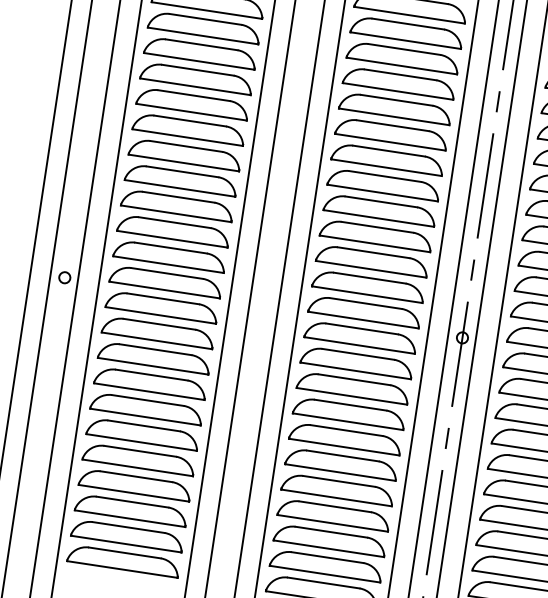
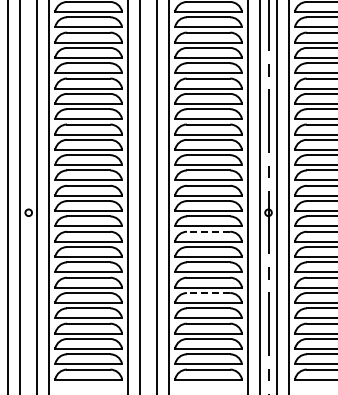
line: (358, 353) -> (208, 231), solid -> dashed
line: (342, 456) -> (208, 293), solid -> dashed

